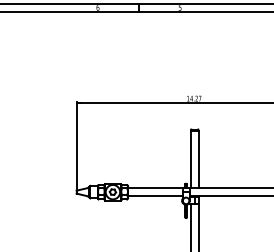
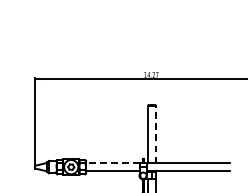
line: (198, 159) -> (155, 134), solid -> dashed
line: (154, 188) -> (112, 163), solid -> dashed

